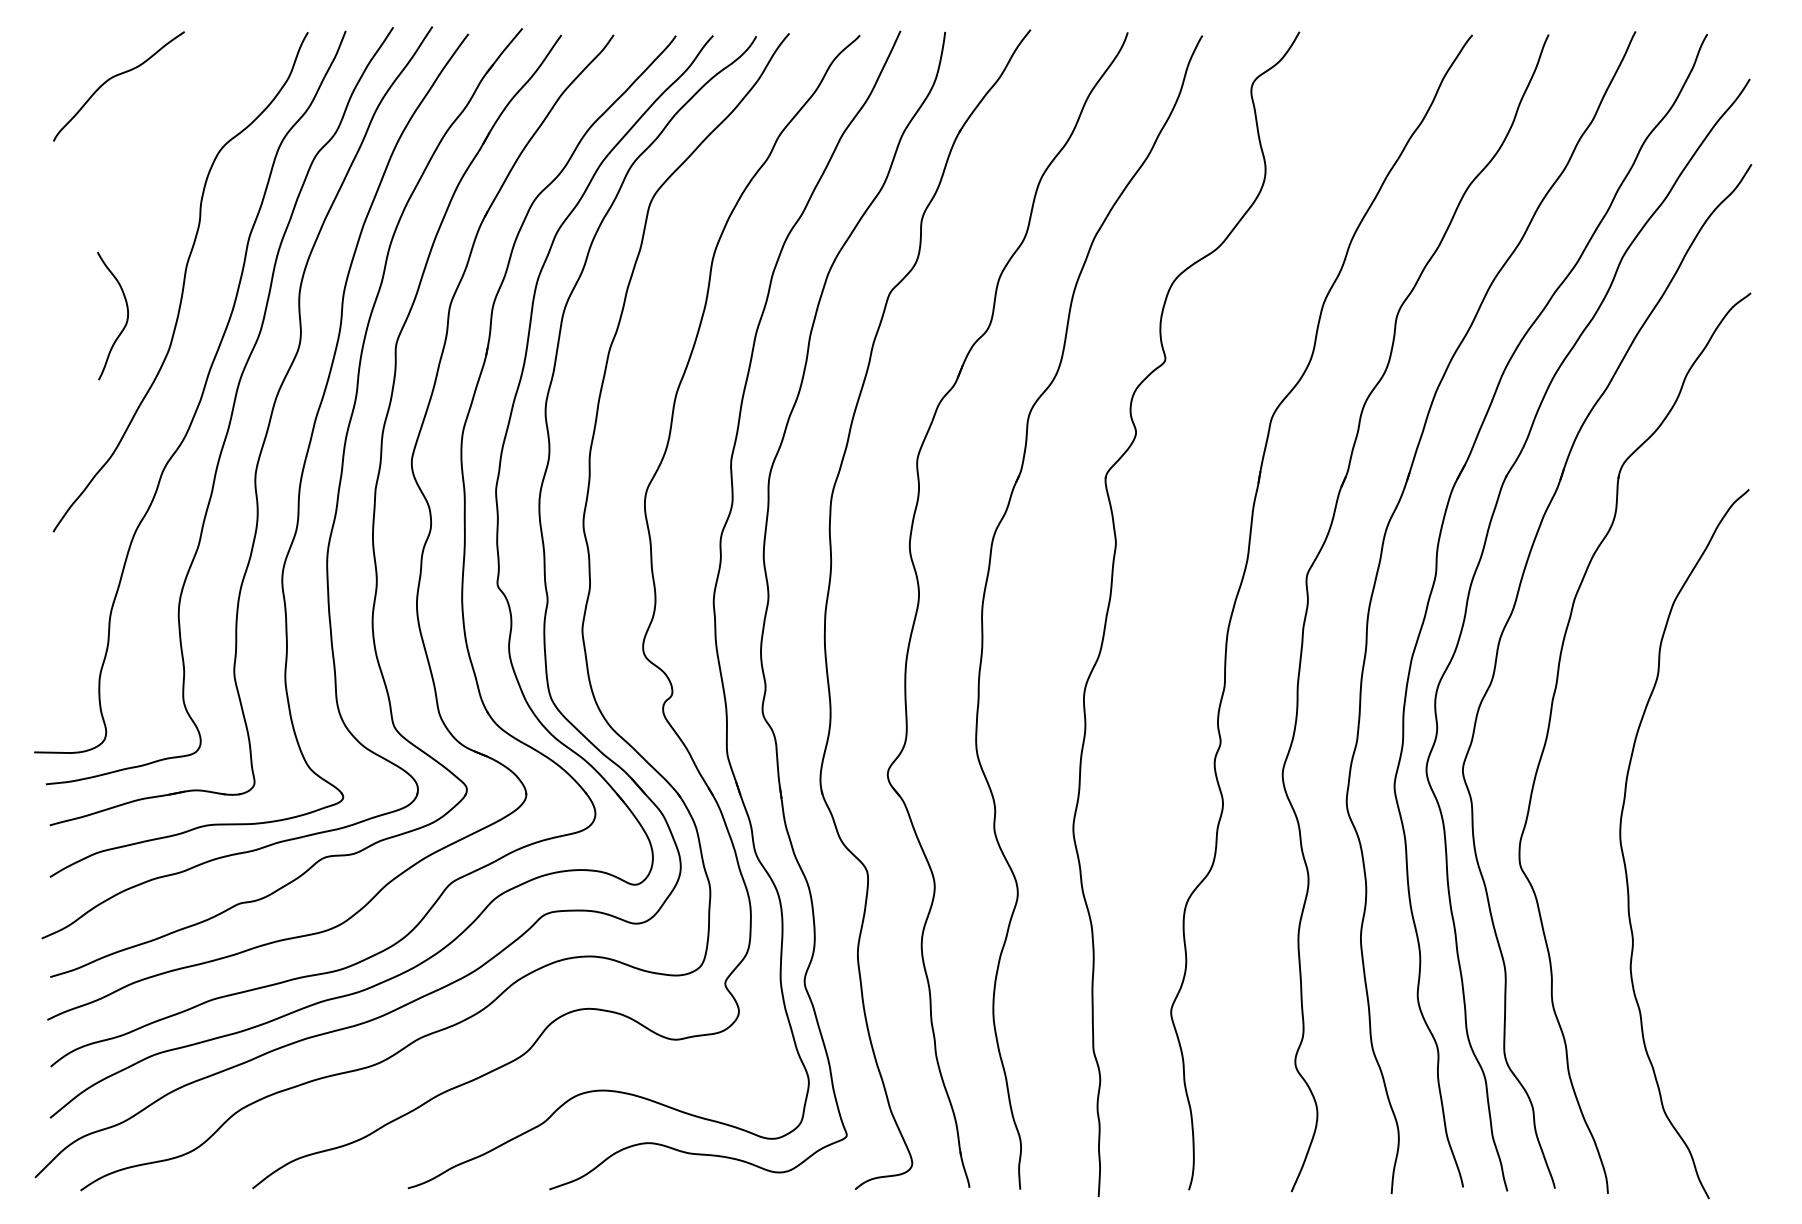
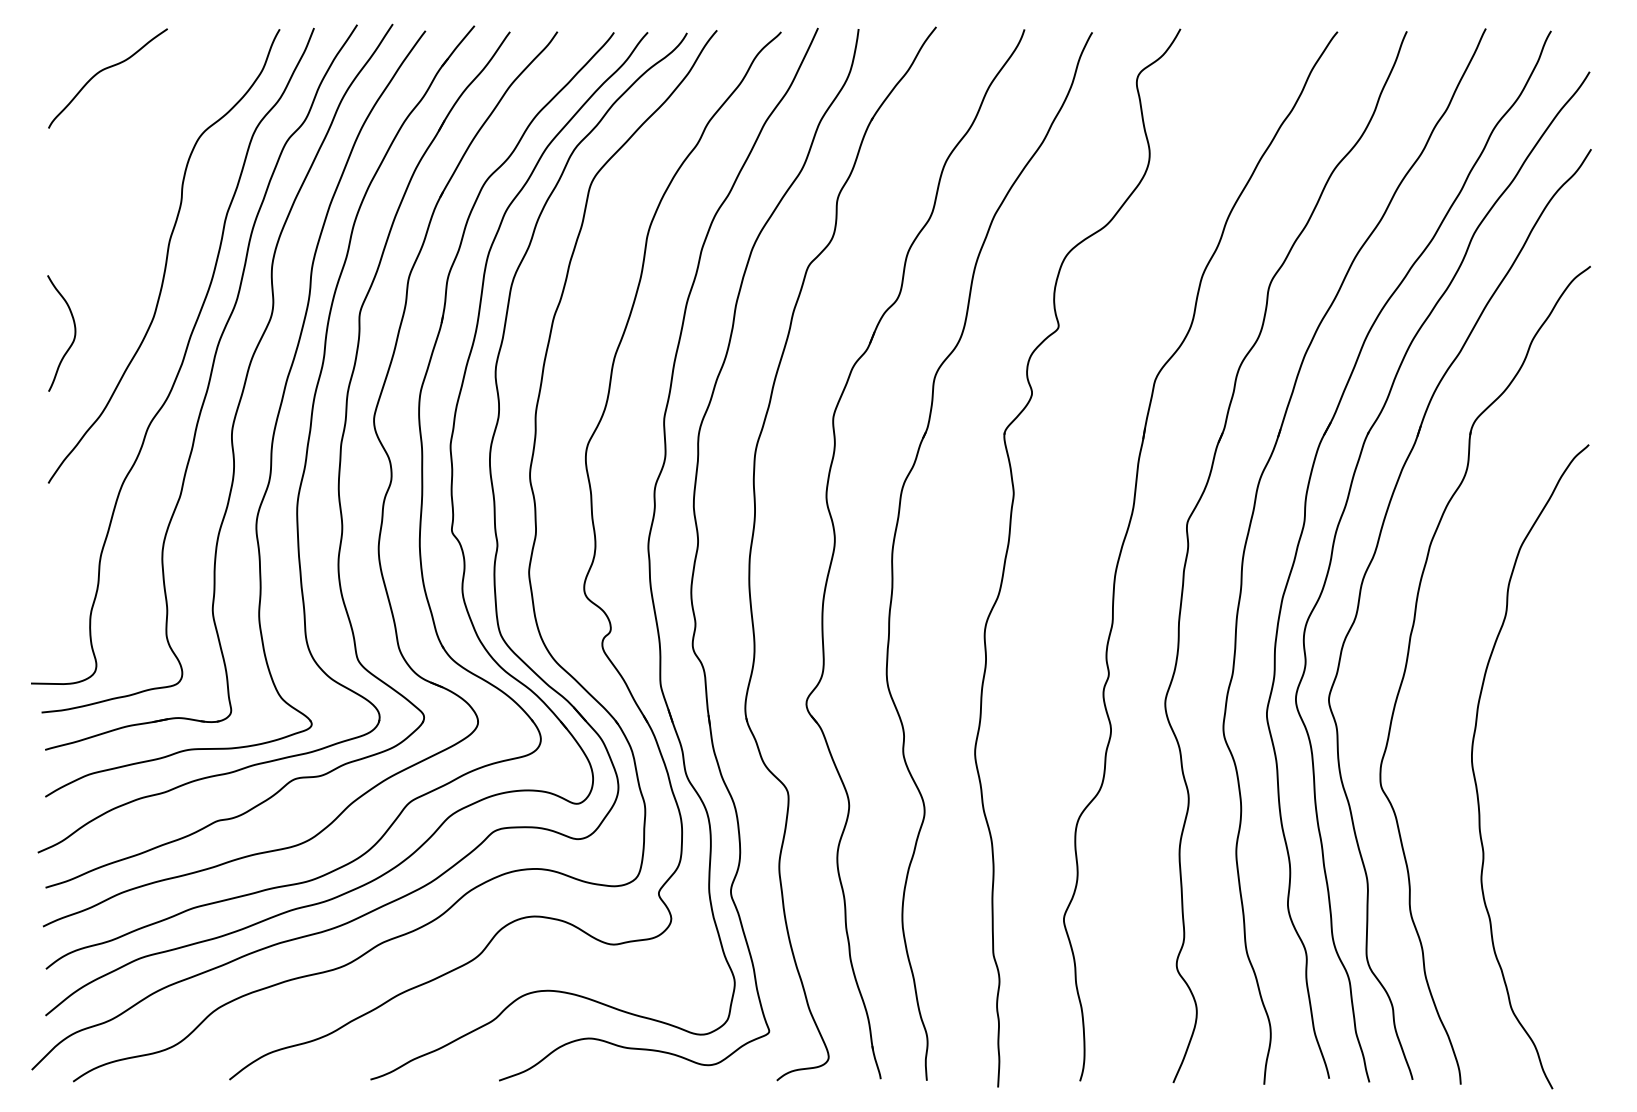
curve: (126, 318) -> (73, 335), moved

